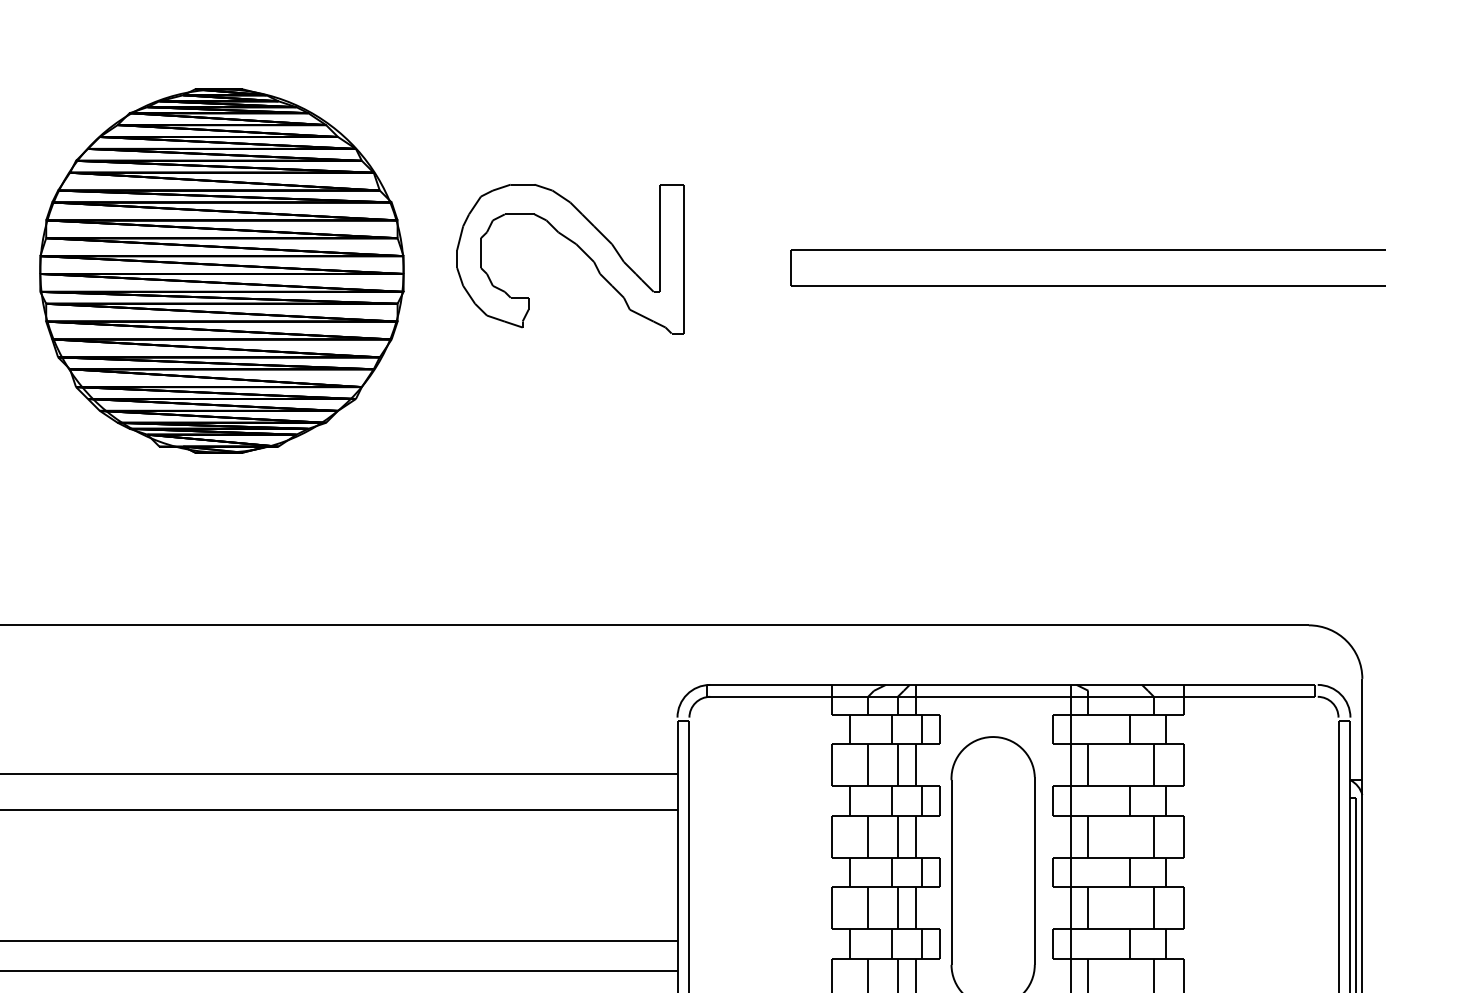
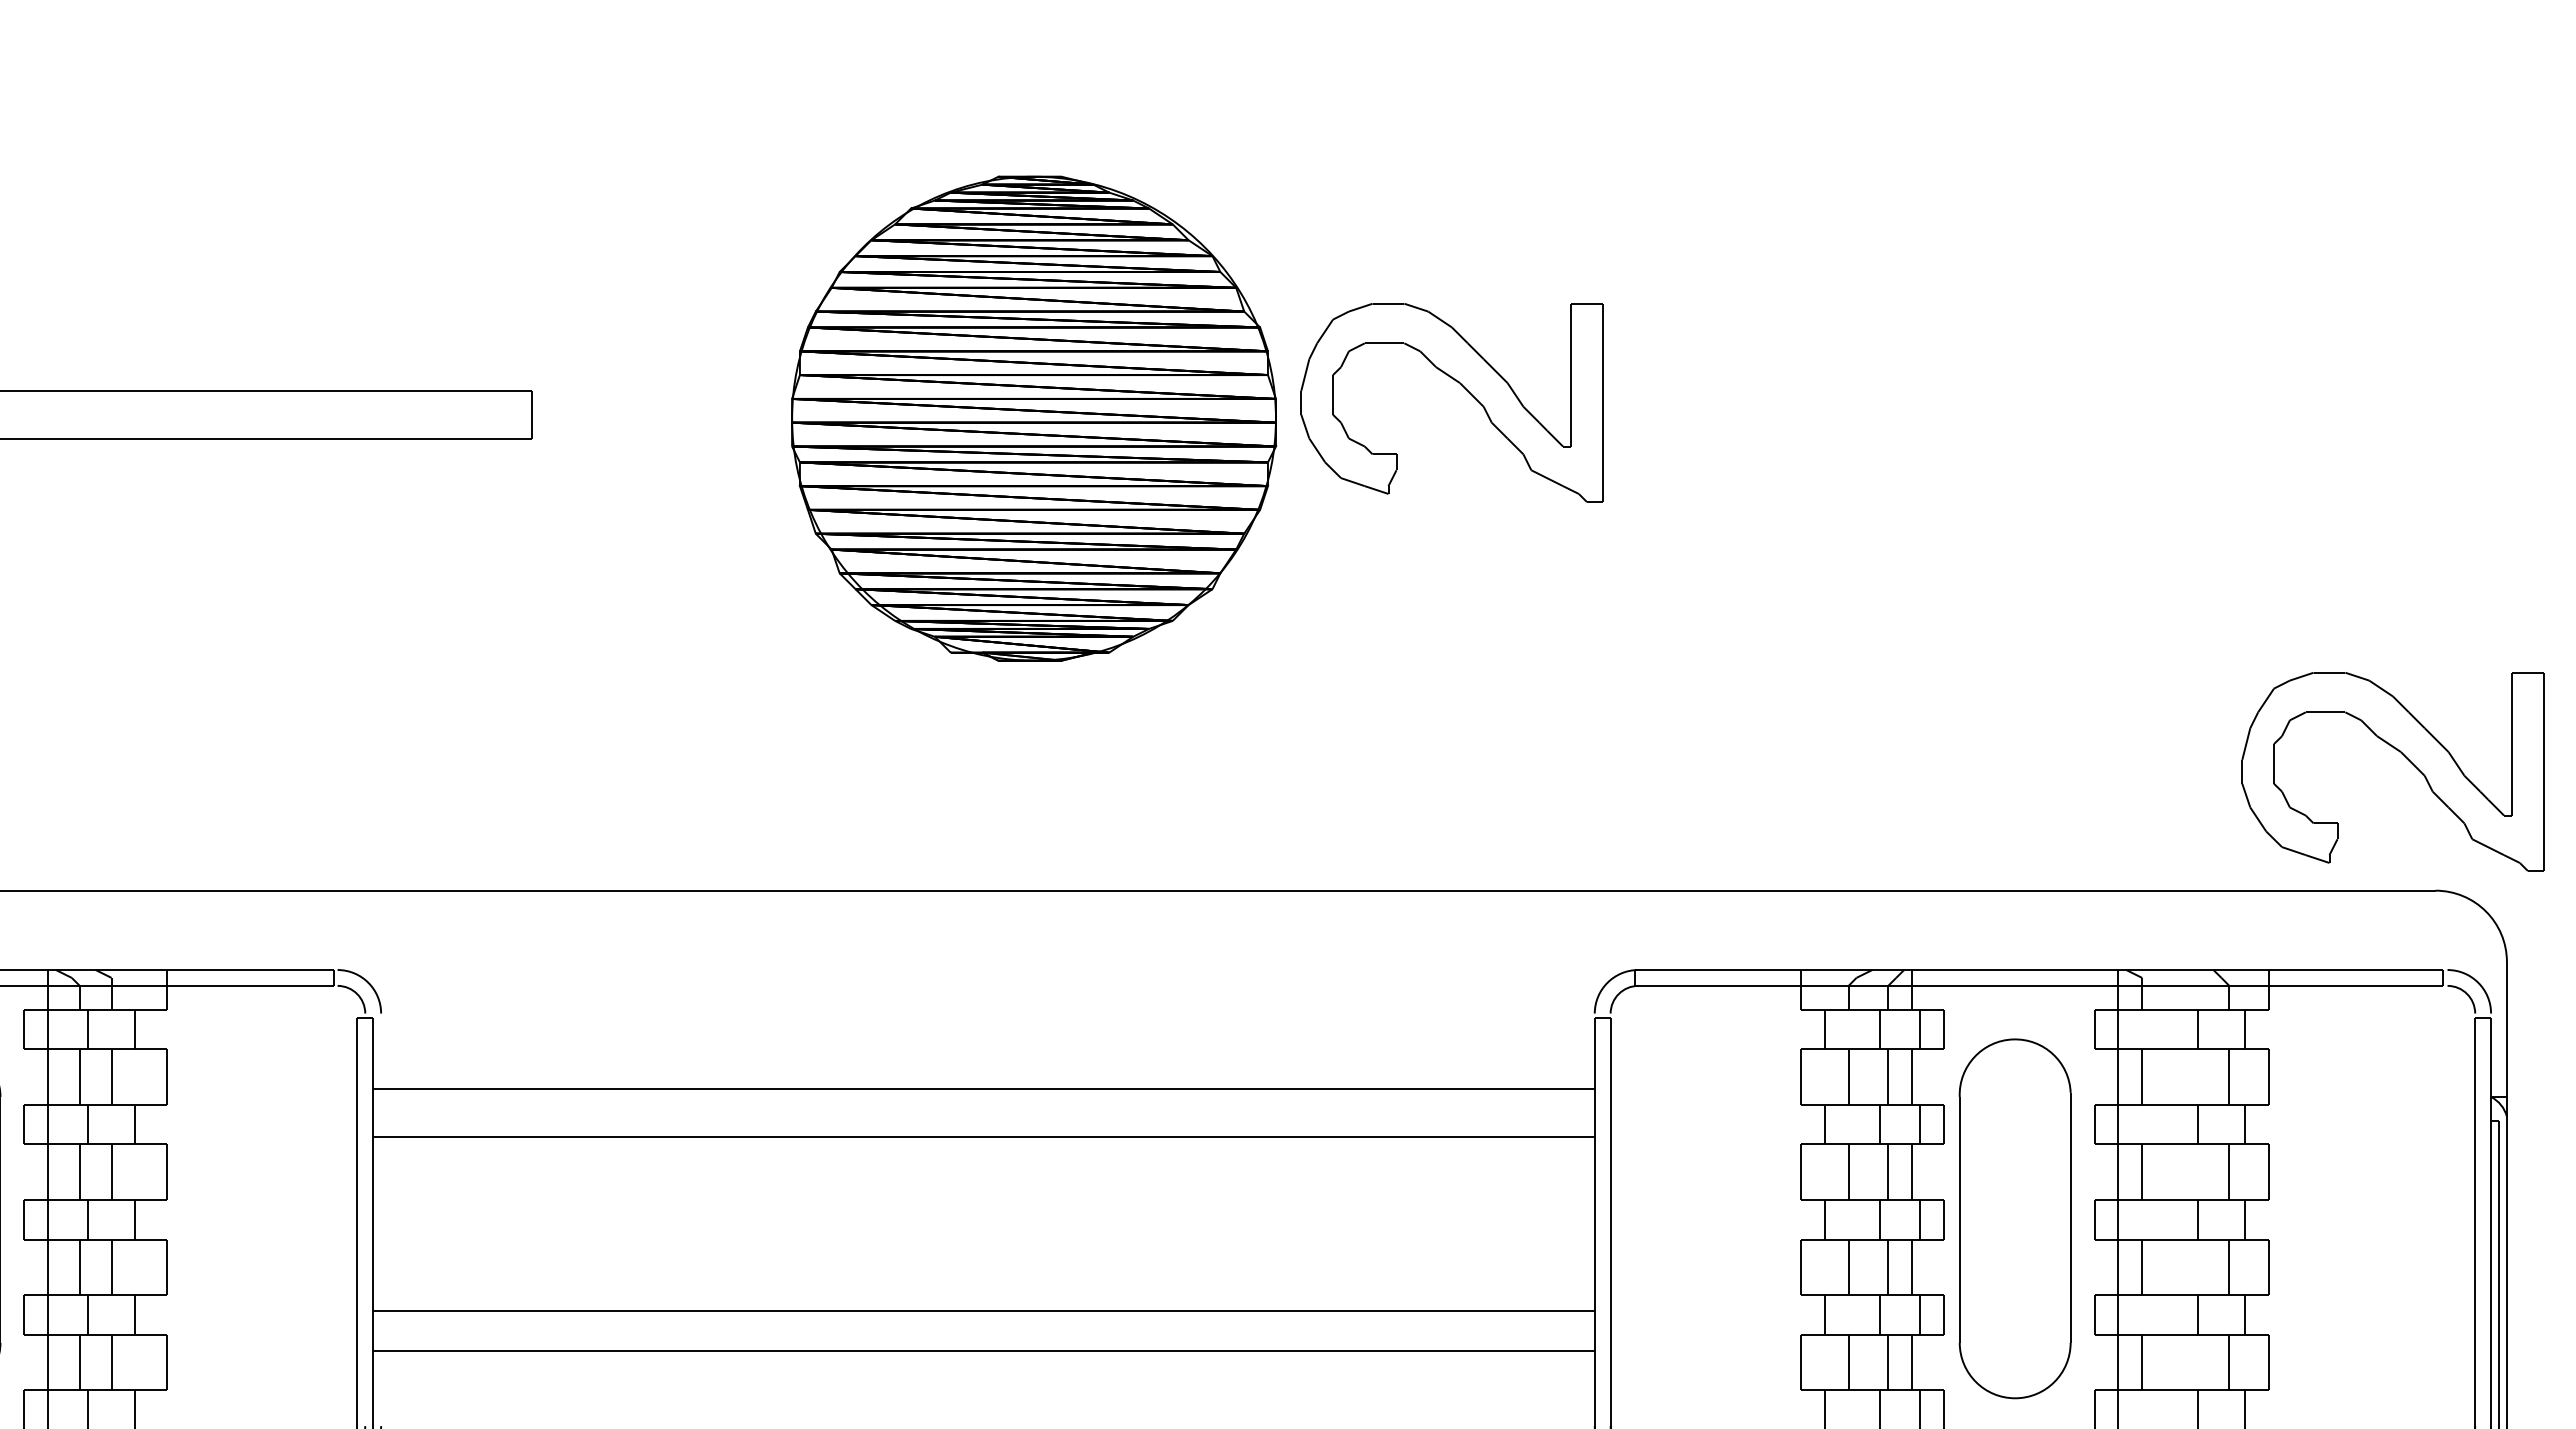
part: (1087, 250) -> (2141, 391), removed
part: (222, 270) -> (1034, 418), moved
part: (1286, 525) -> (2405, 757), added

